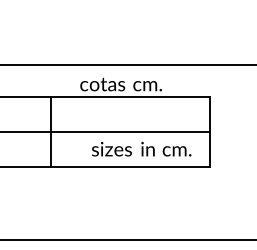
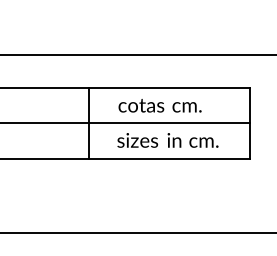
text: (120, 84) -> (159, 105), moved
text: (141, 149) -> (167, 140), moved

